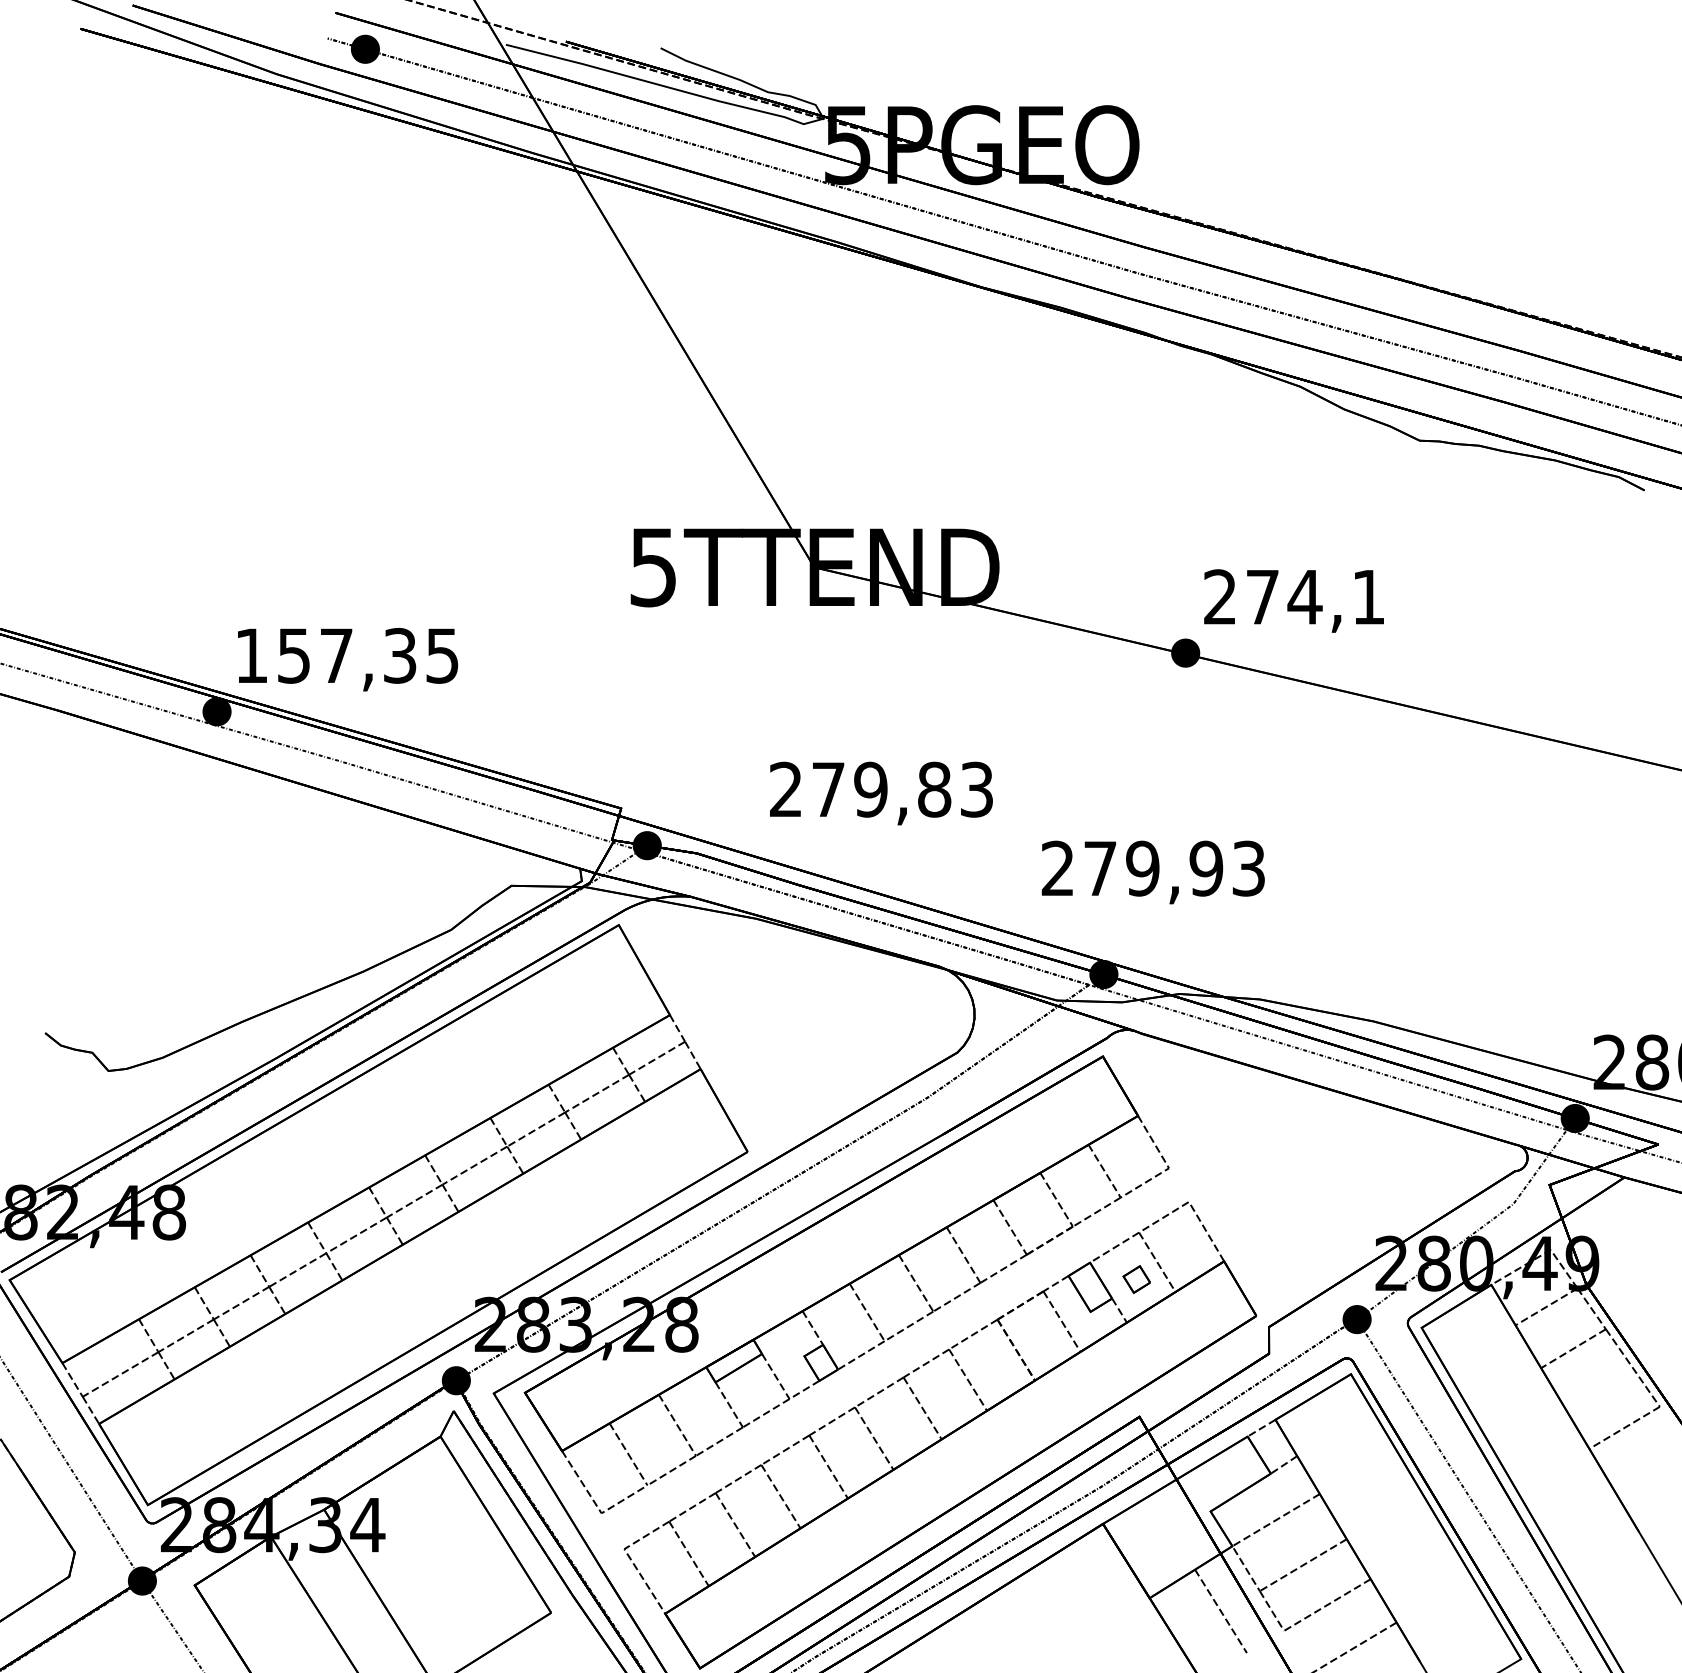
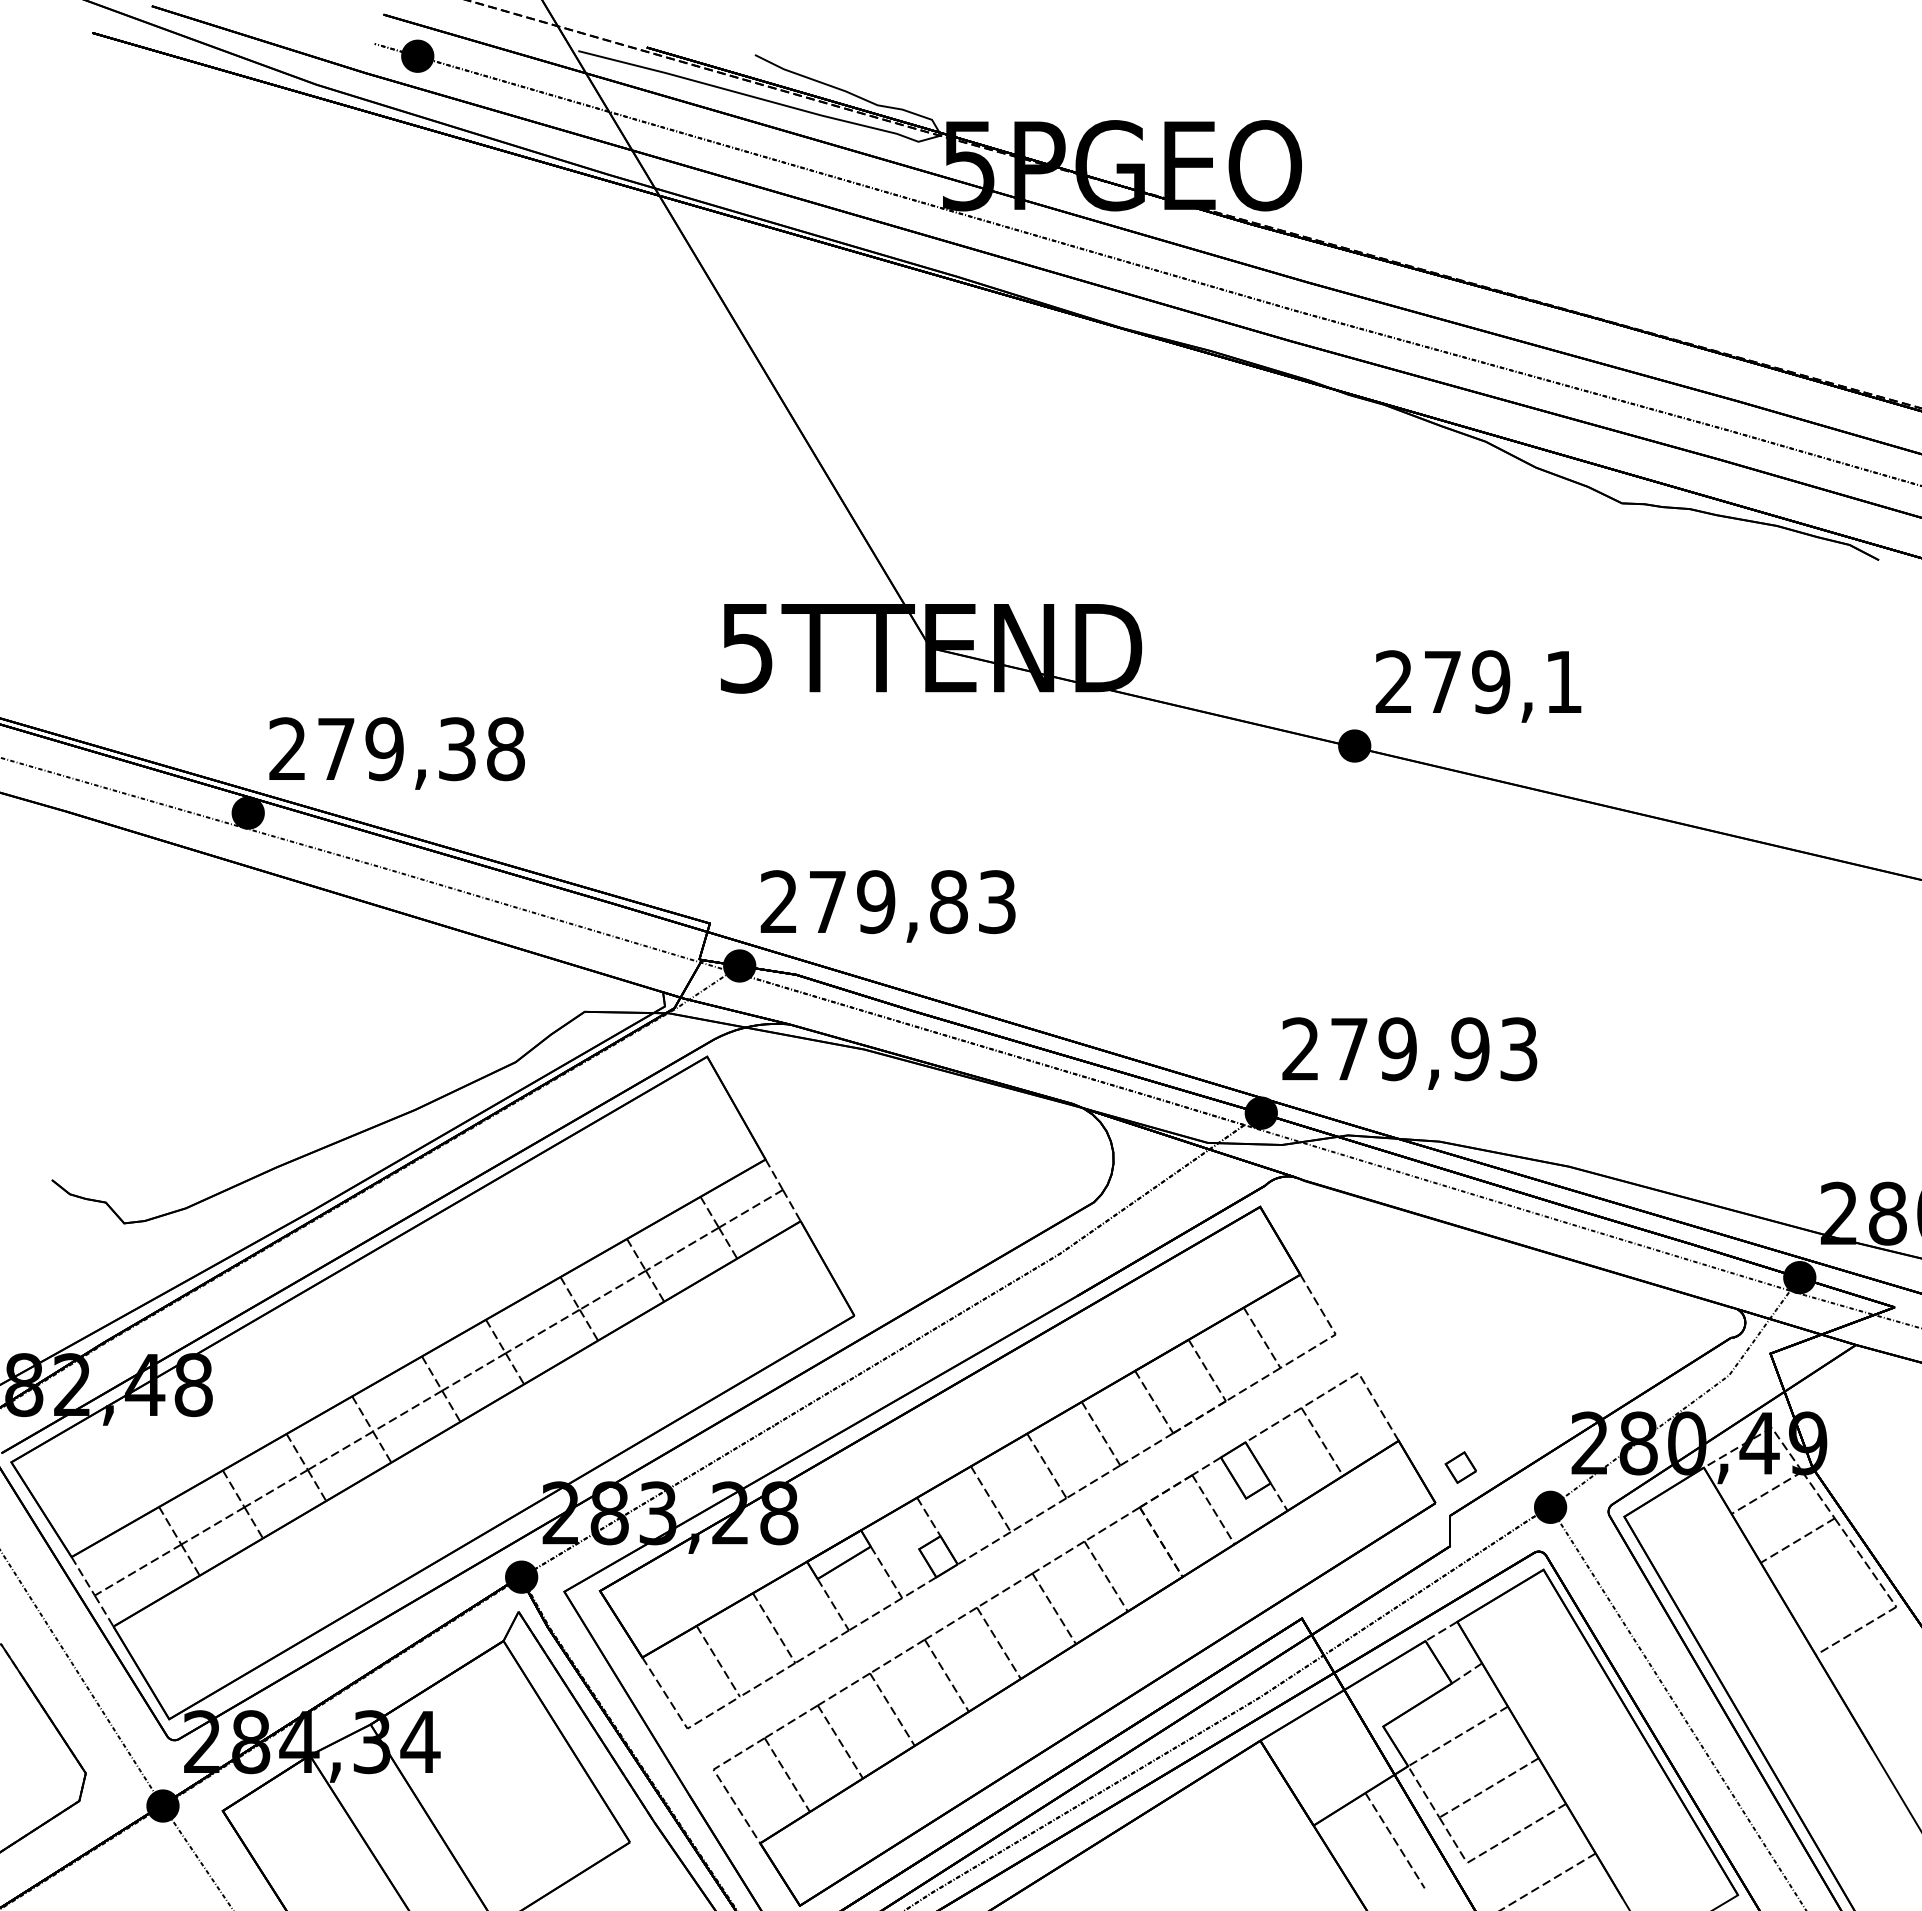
text: (1304, 597) -> (1490, 682), 274,1 -> 279,1
text: (346, 656) -> (396, 749), 157,35 -> 279,38
text: (880, 793) -> (887, 906), moved
text: (1153, 872) -> (1409, 1053), moved
part: (1136, 1279) -> (1460, 1467), moved

